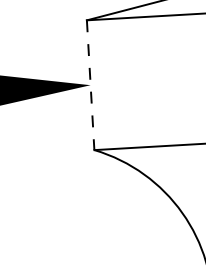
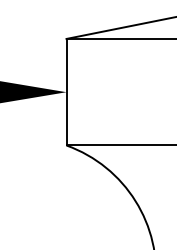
line: (90, 85) -> (66, 92), dashed -> solid

